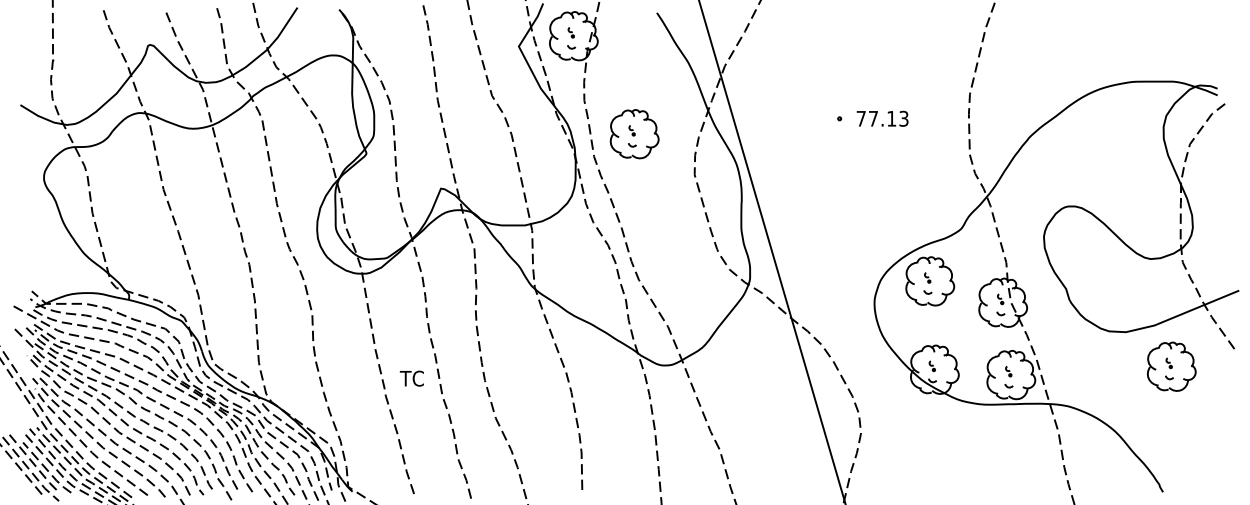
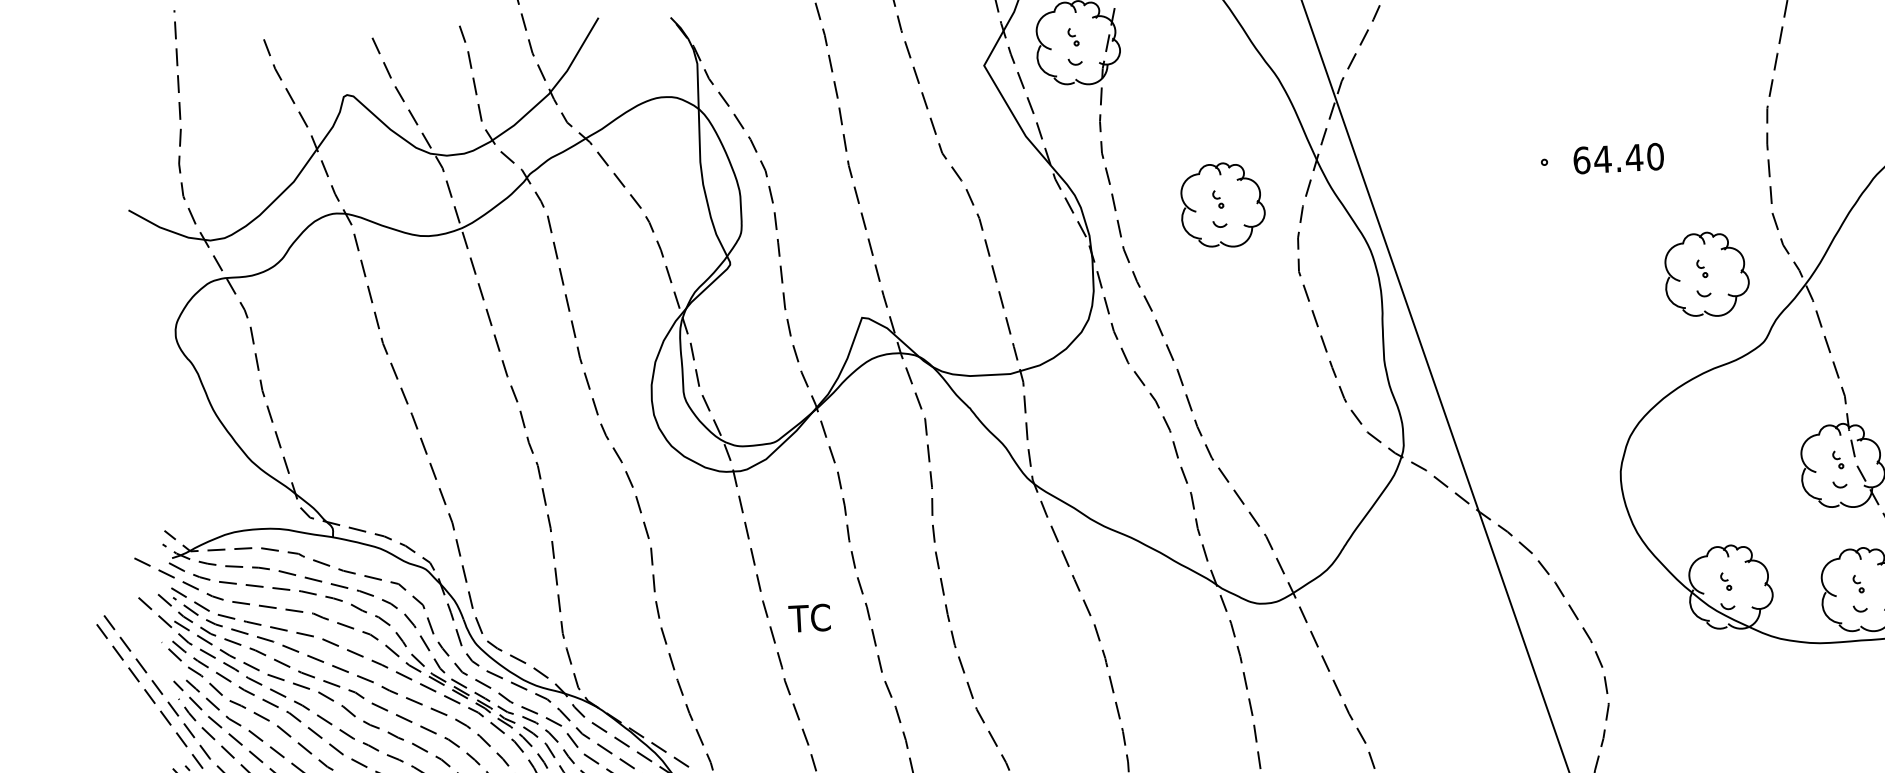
text: (882, 118) -> (1618, 158), 77.13 -> 64.40
part: (634, 134) -> (1222, 205), moved
part: (930, 281) -> (1707, 274), moved
text: (411, 378) -> (808, 618), moved

